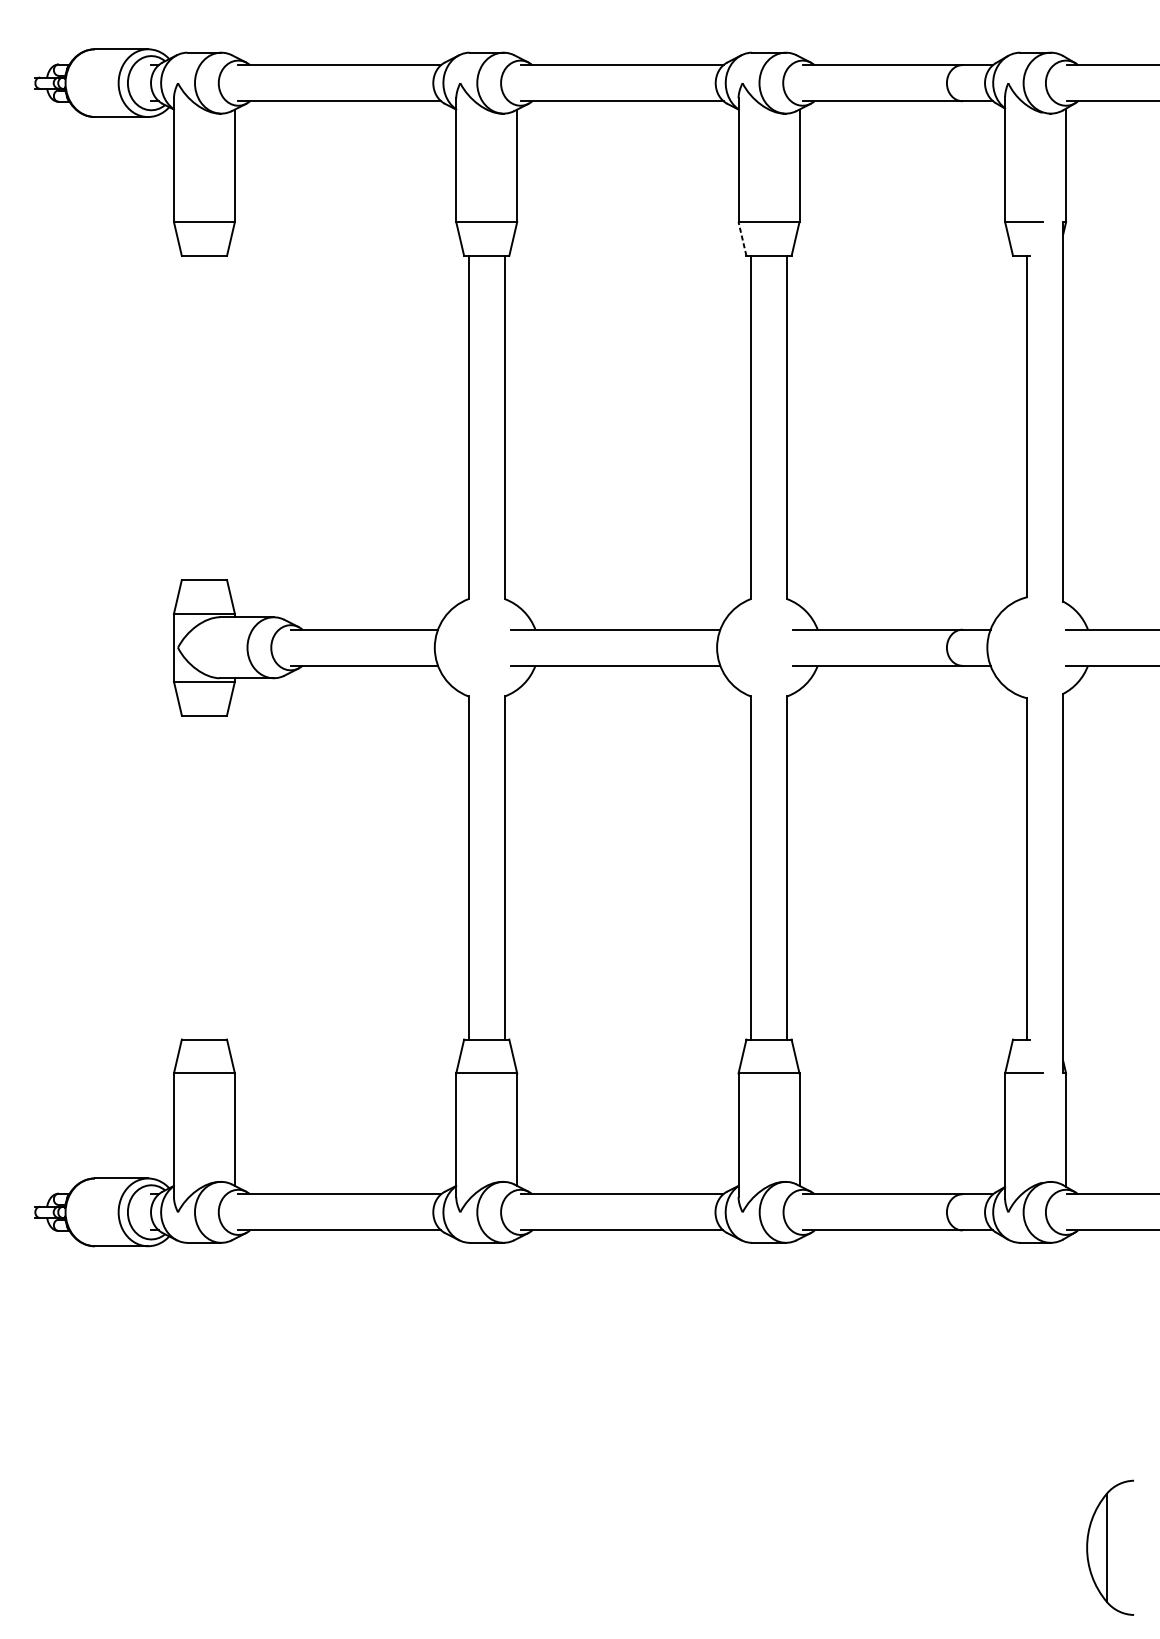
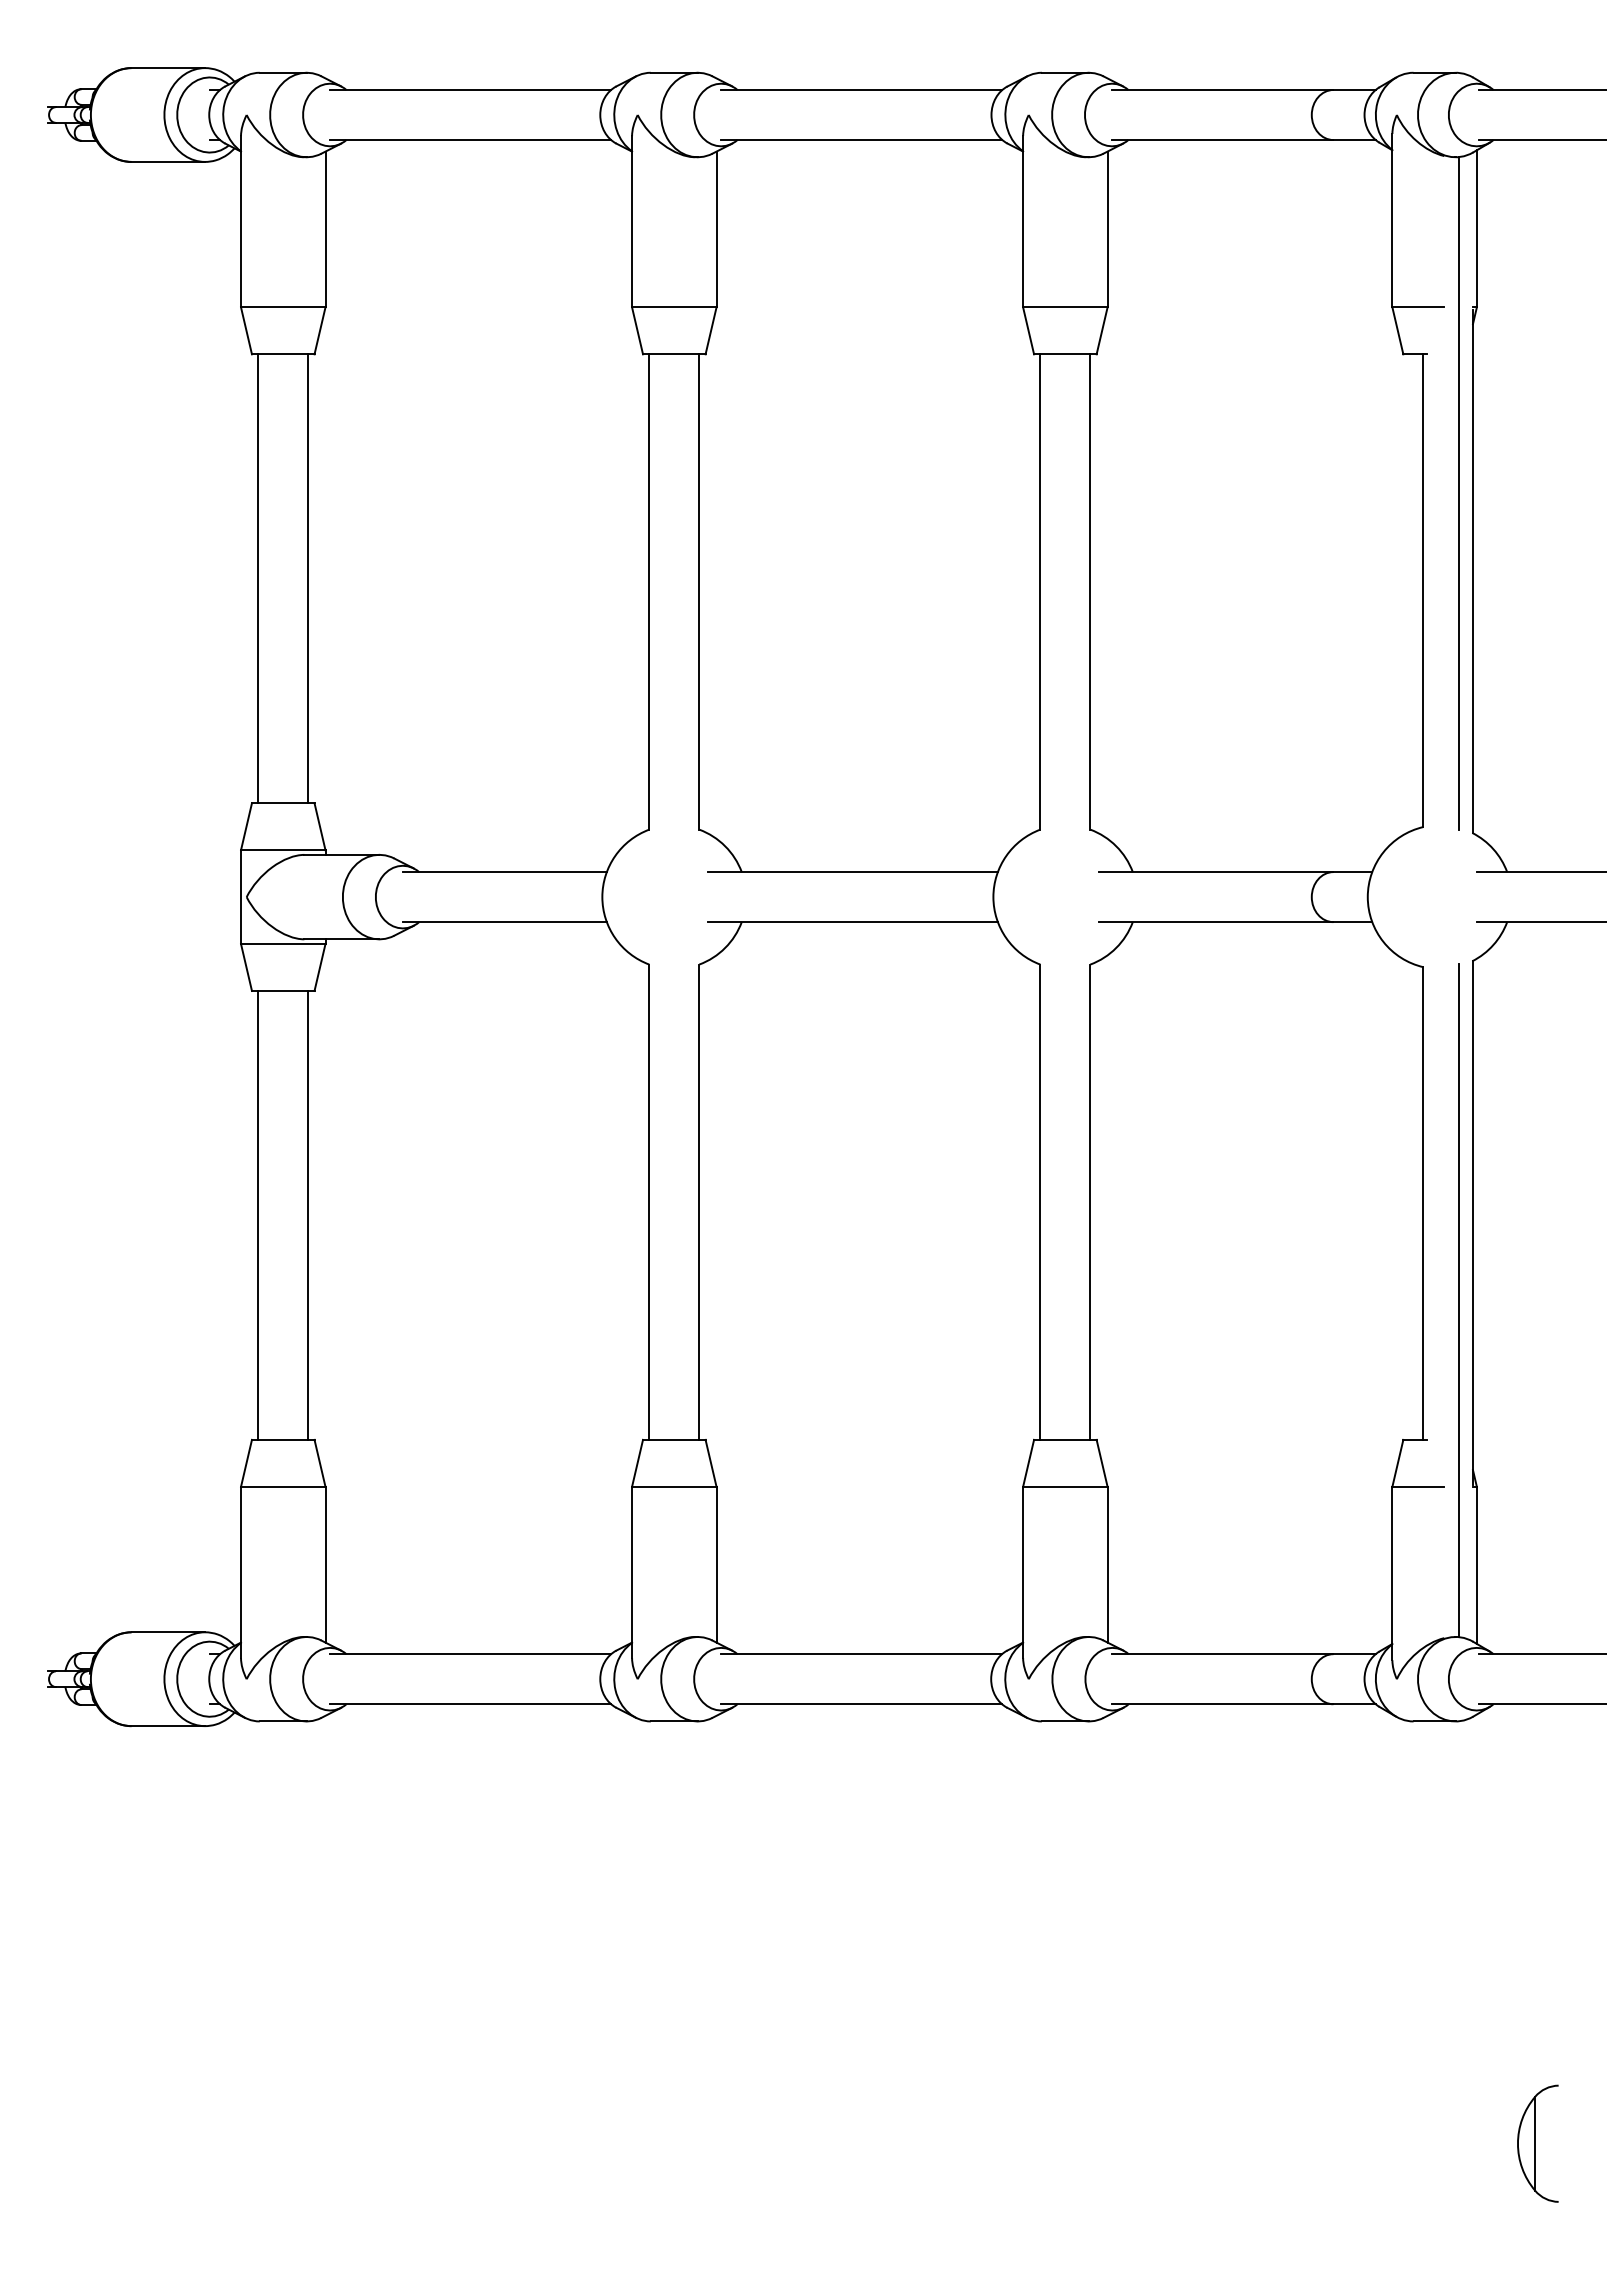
line: (742, 238) -> (1028, 330), dashed -> solid
line: (1052, 356) -> (1458, 493), added
line: (186, 417) -> (258, 578), added
line: (222, 417) -> (308, 578), added
line: (186, 876) -> (258, 1214), added
line: (222, 876) -> (308, 1214), added
line: (1052, 938) -> (1458, 1300), added
part: (1109, 1547) -> (1537, 2143), size x0.62

